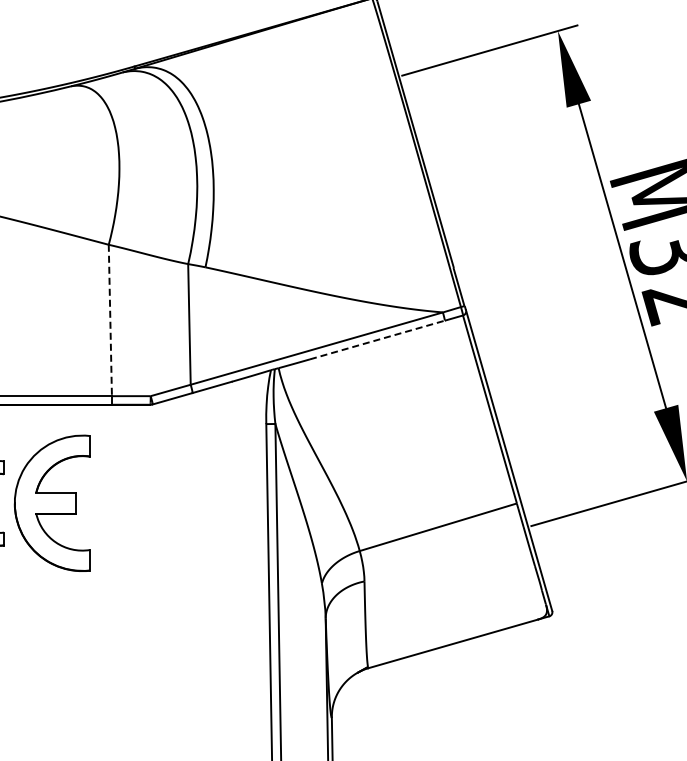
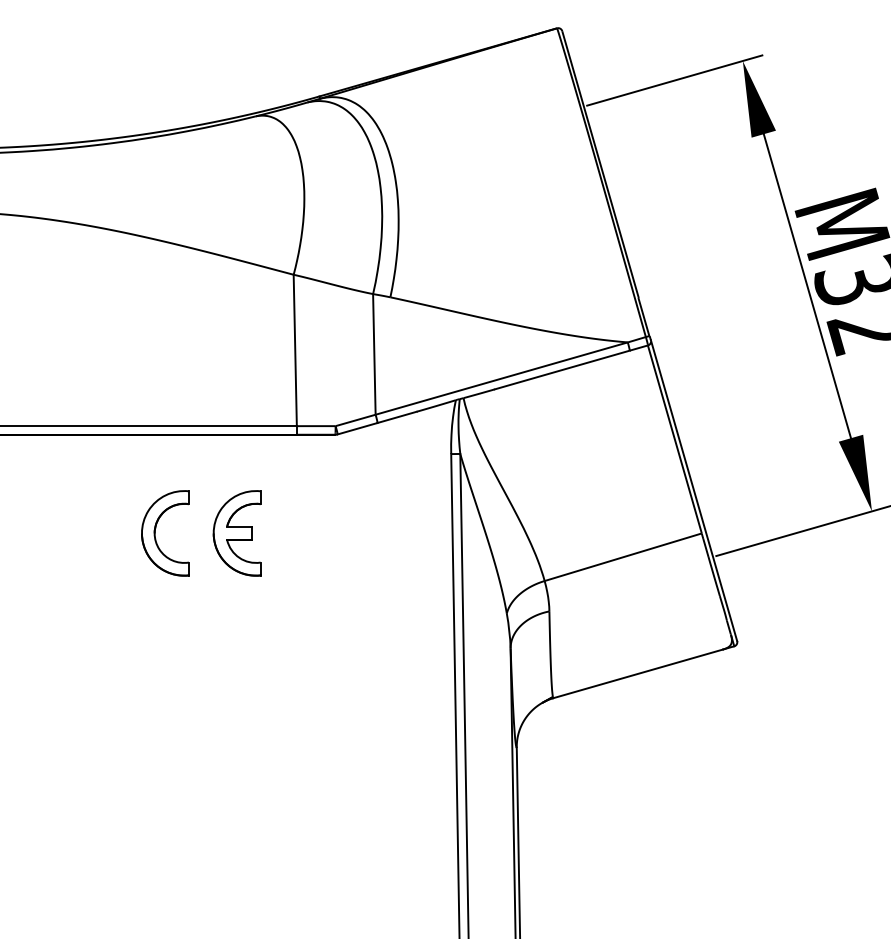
line: (110, 320) -> (295, 350), dashed -> solid
line: (377, 339) -> (562, 369), dashed -> solid
part: (51, 503) -> (236, 533), size x0.62

